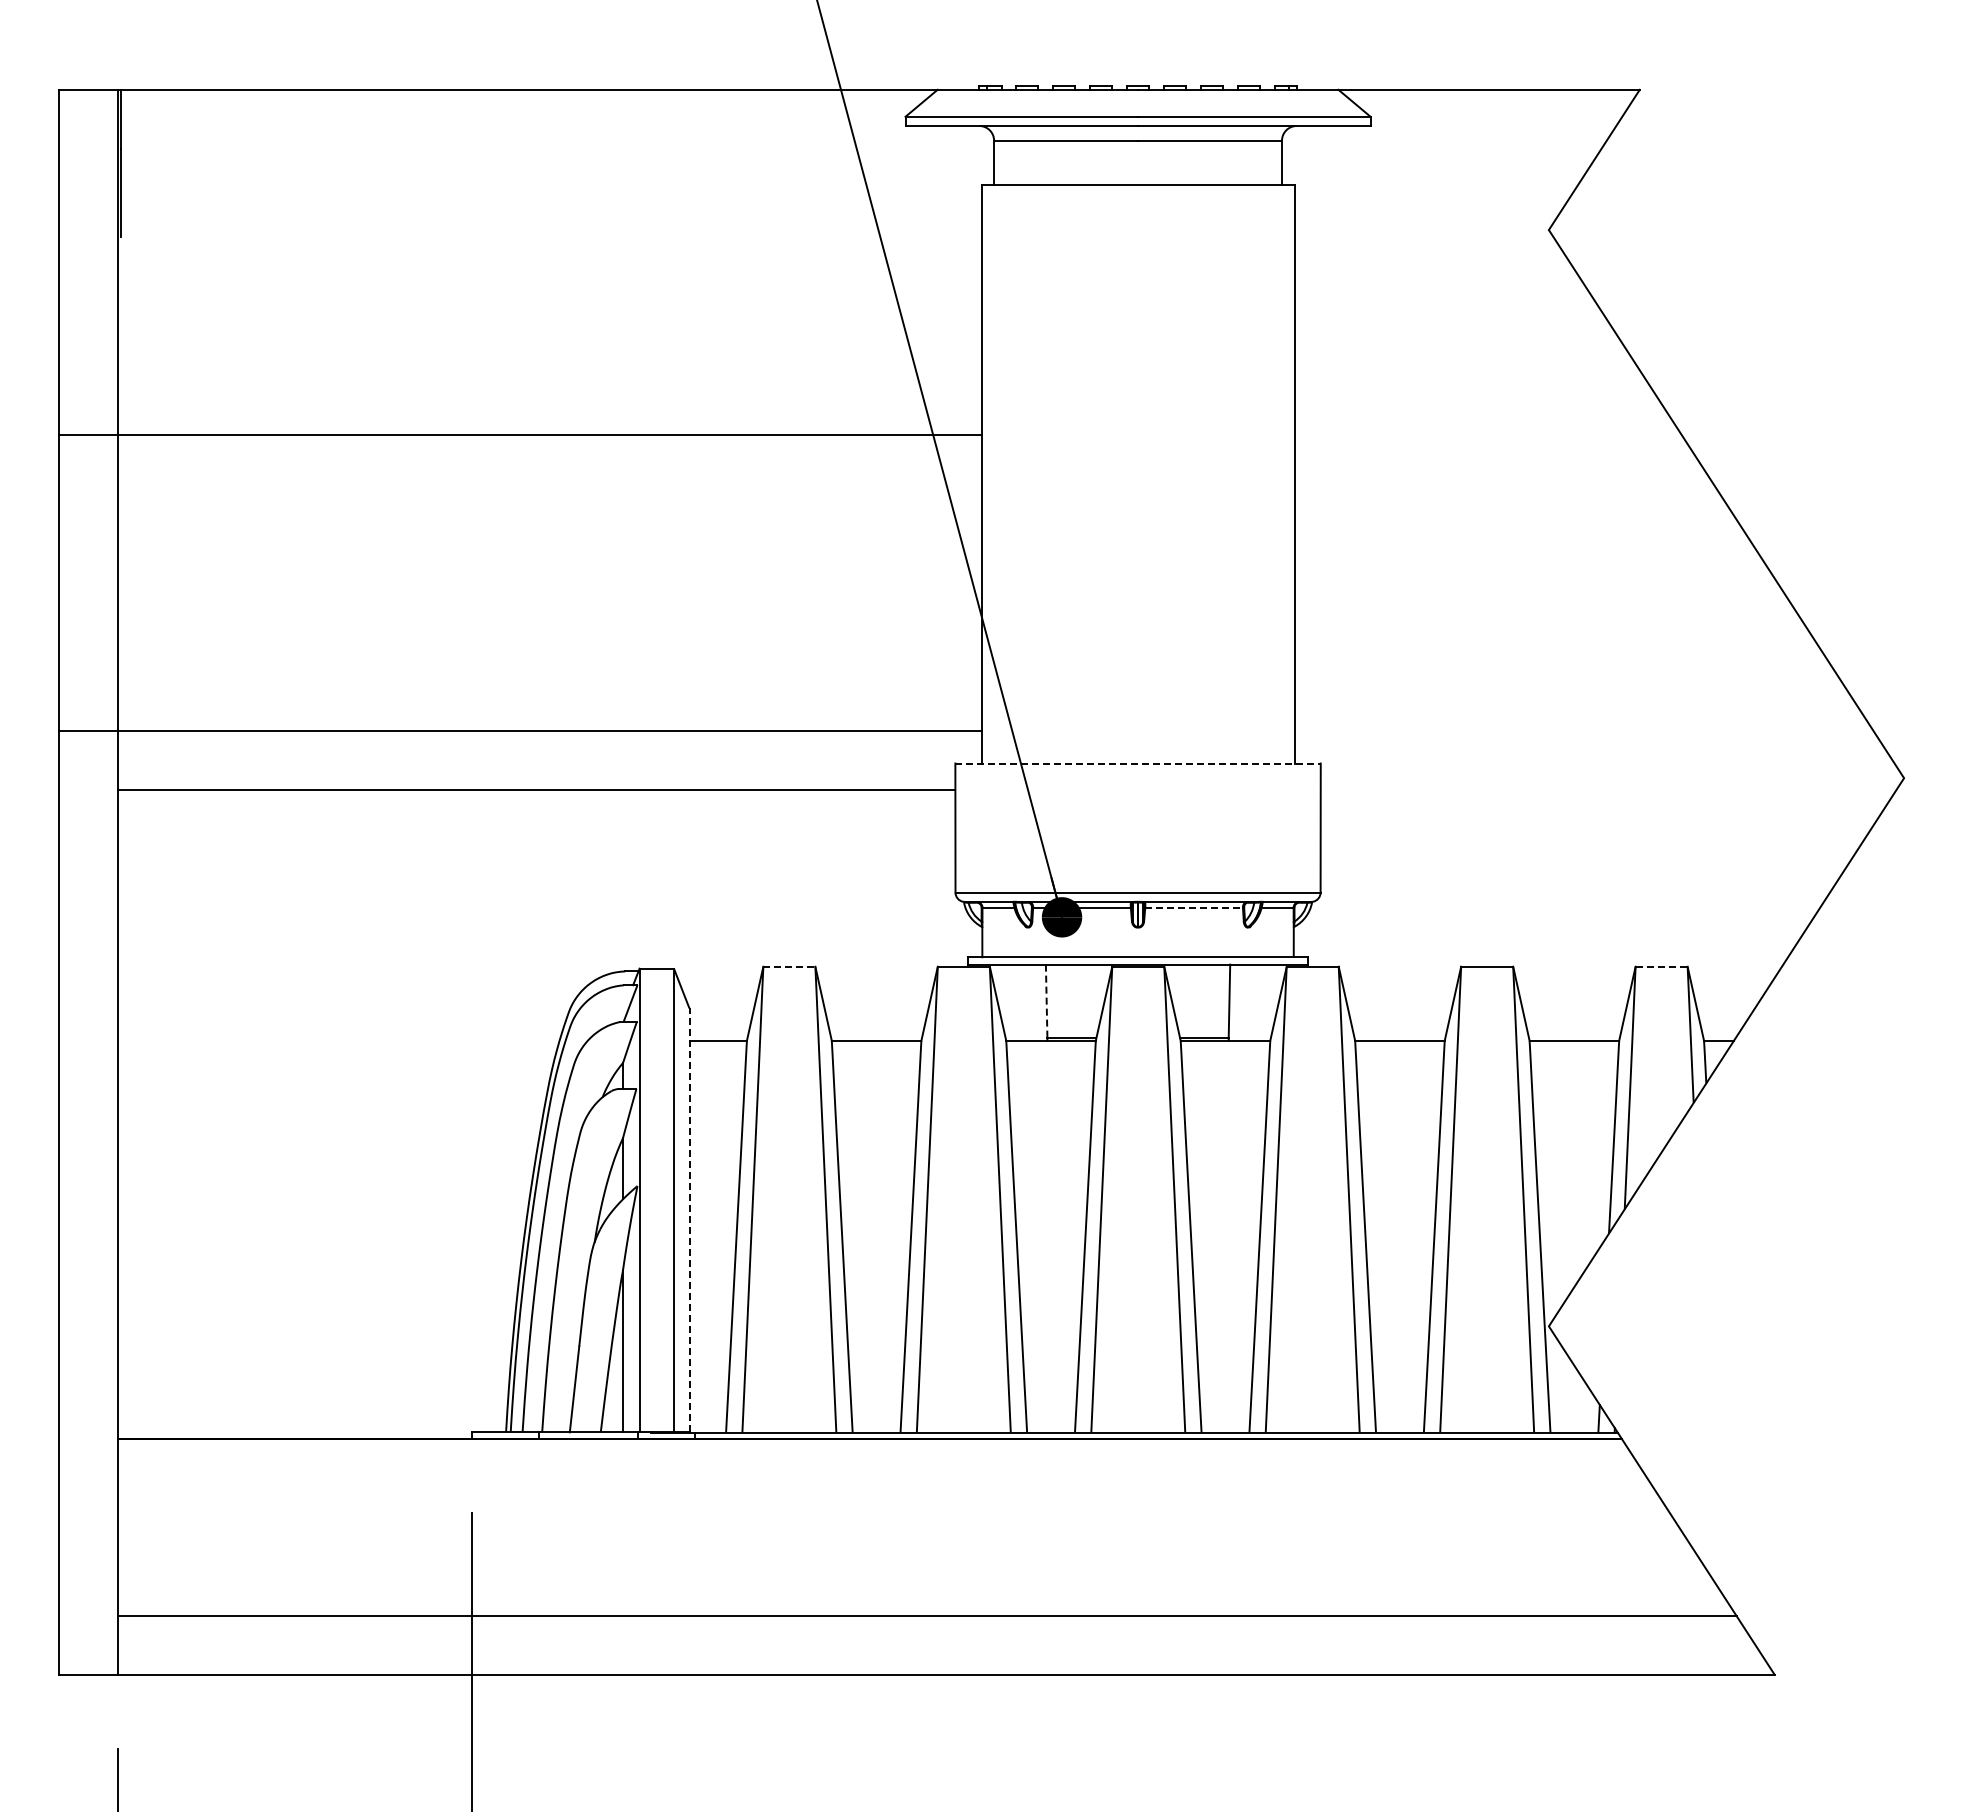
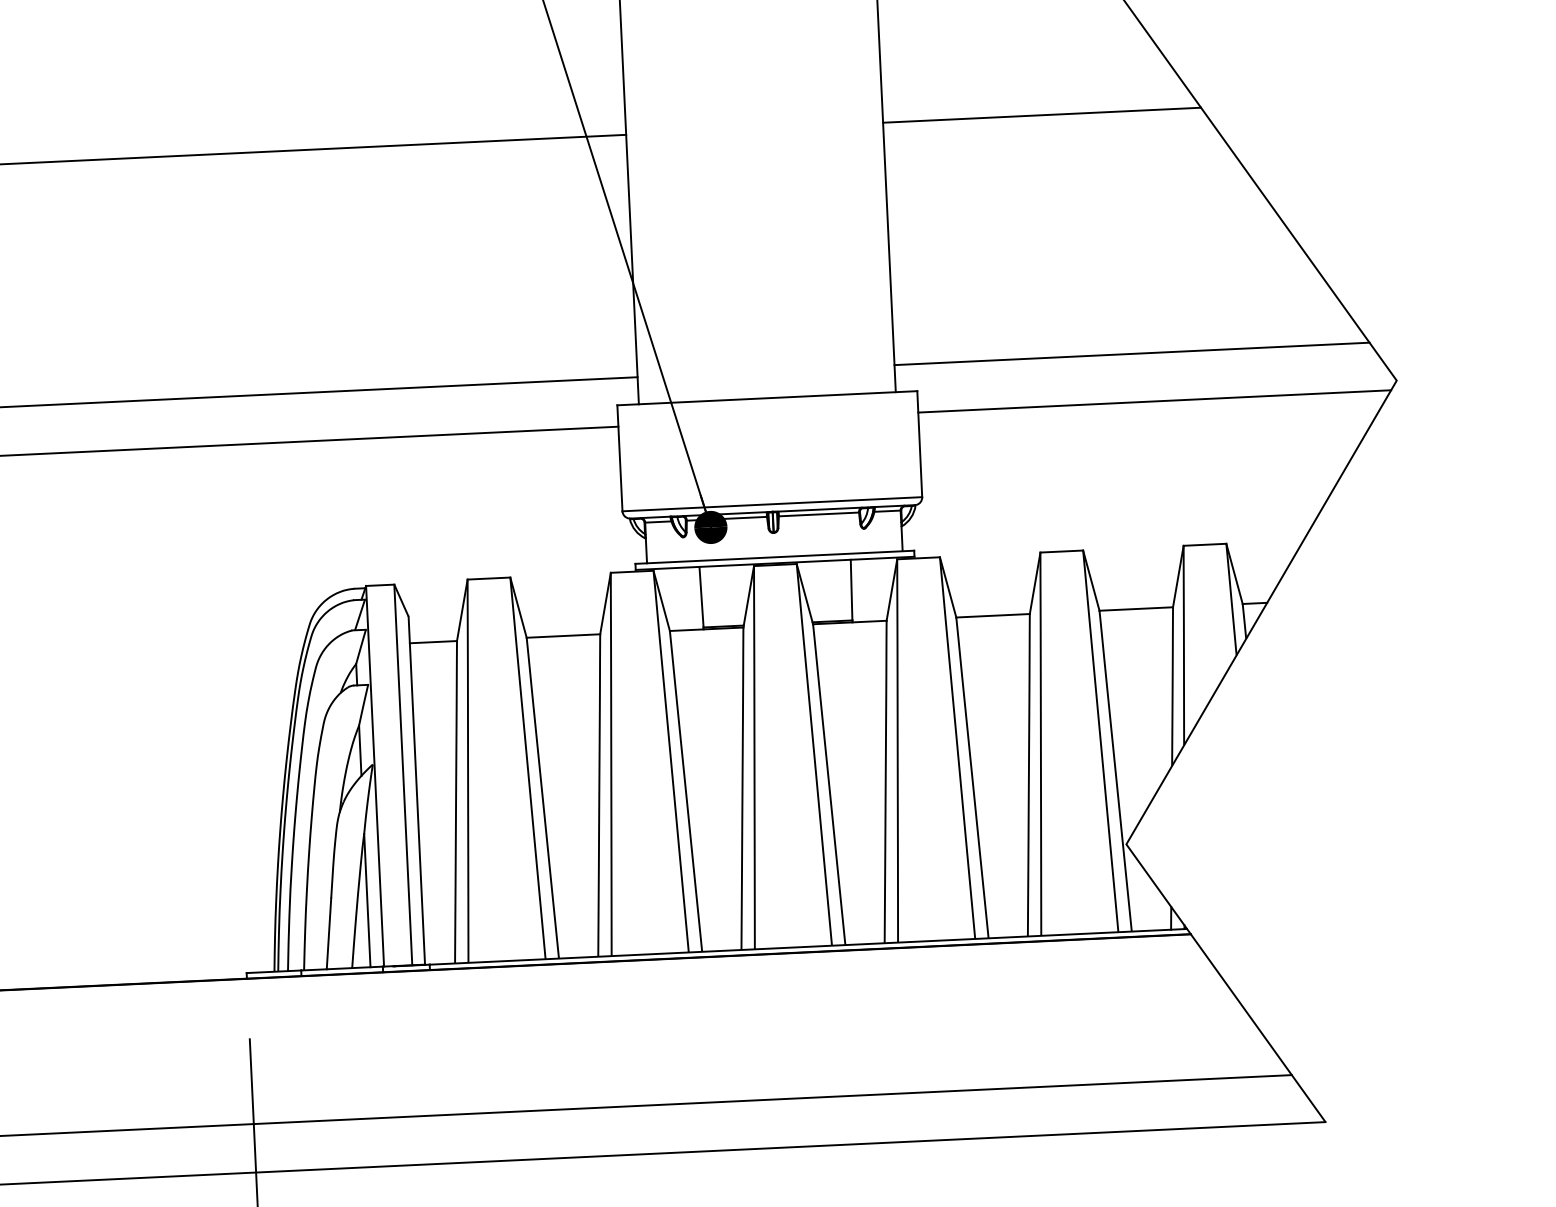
line: (1487, 435) -> (1041, 115), added
line: (1583, 730) -> (1131, 353), added
line: (1138, 763) -> (767, 398), dashed -> solid
line: (1608, 789) -> (1154, 401), added
line: (1194, 907) -> (819, 514), dashed -> solid
line: (789, 966) -> (489, 578), dashed -> solid
line: (1662, 966) -> (1205, 544), dashed -> solid
line: (1046, 1001) -> (701, 597), dashed -> solid
line: (689, 1220) -> (416, 790), dashed -> solid

